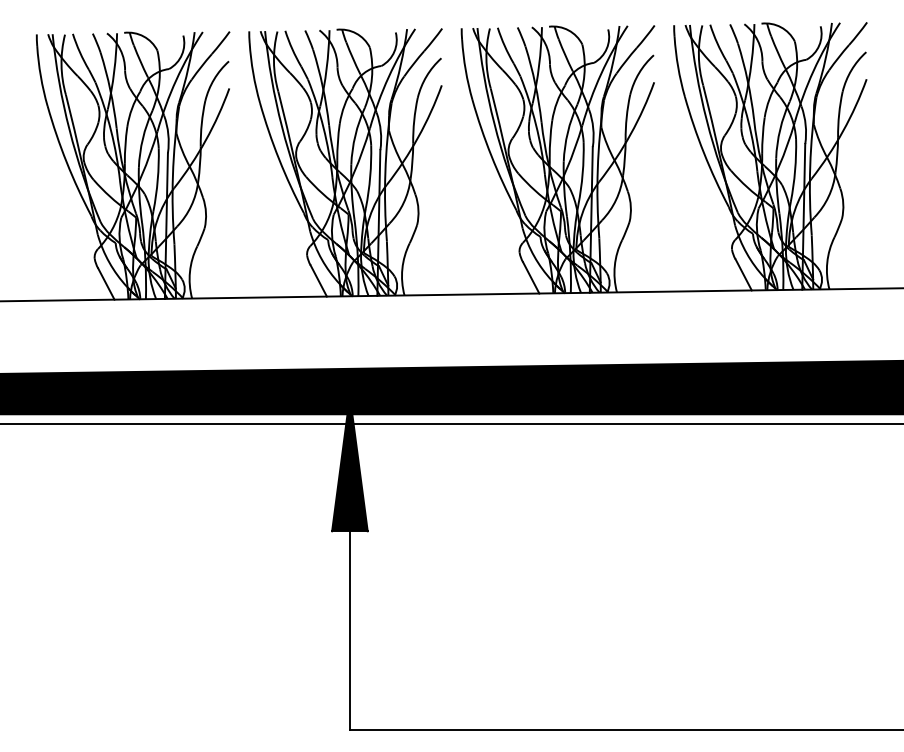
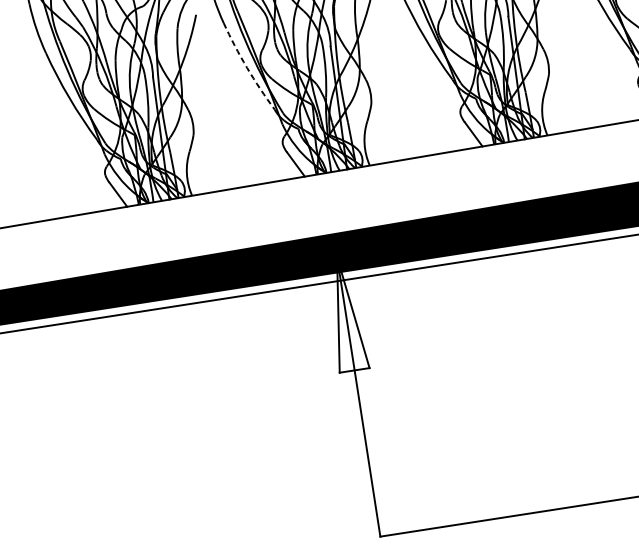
arc: (279, 159) -> (247, 67), solid -> dashed
fill: (349, 463) -> (345, 313), removed

